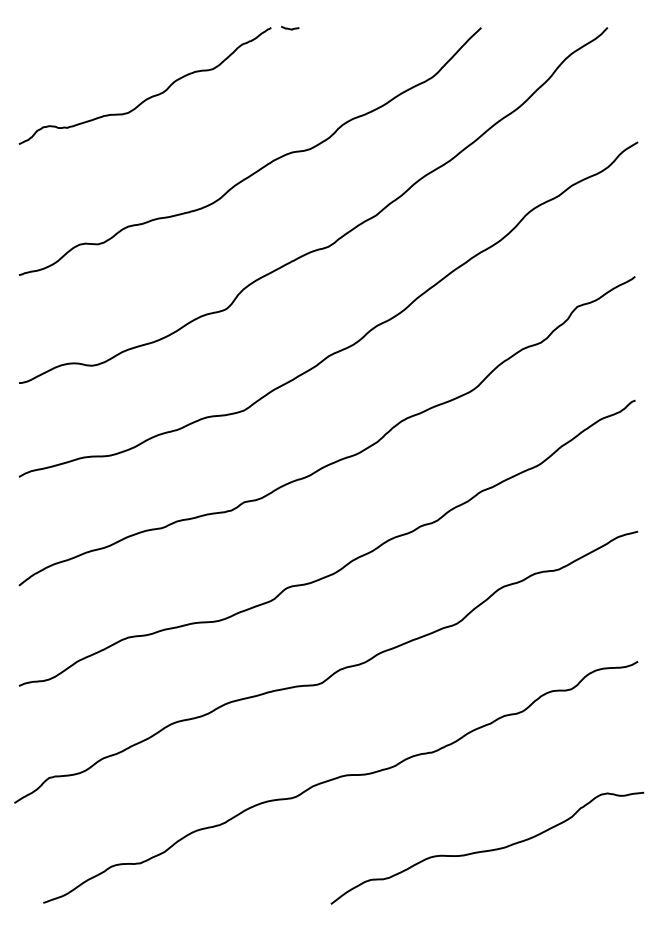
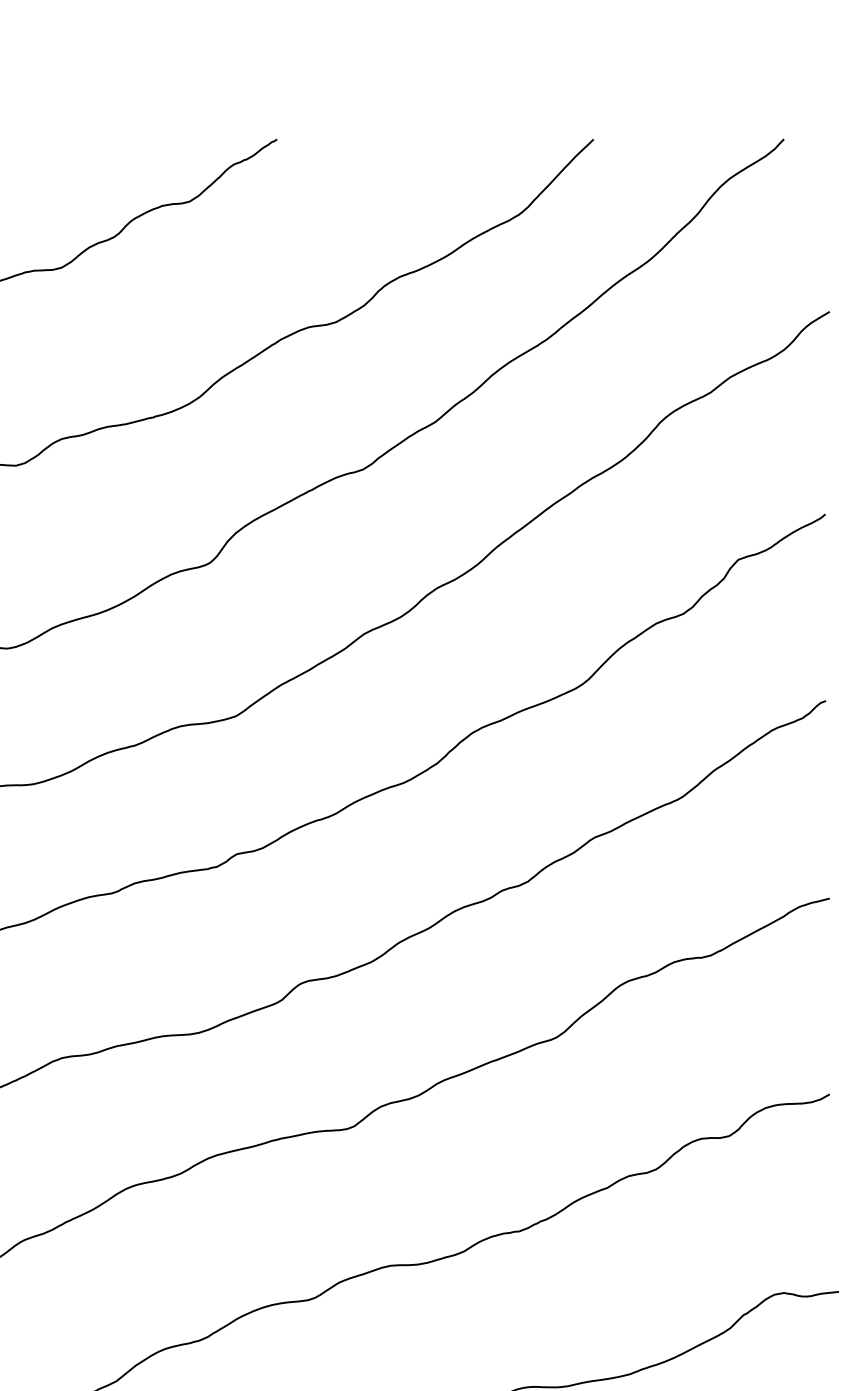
curve: (290, 28) -> (306, 140), removed

